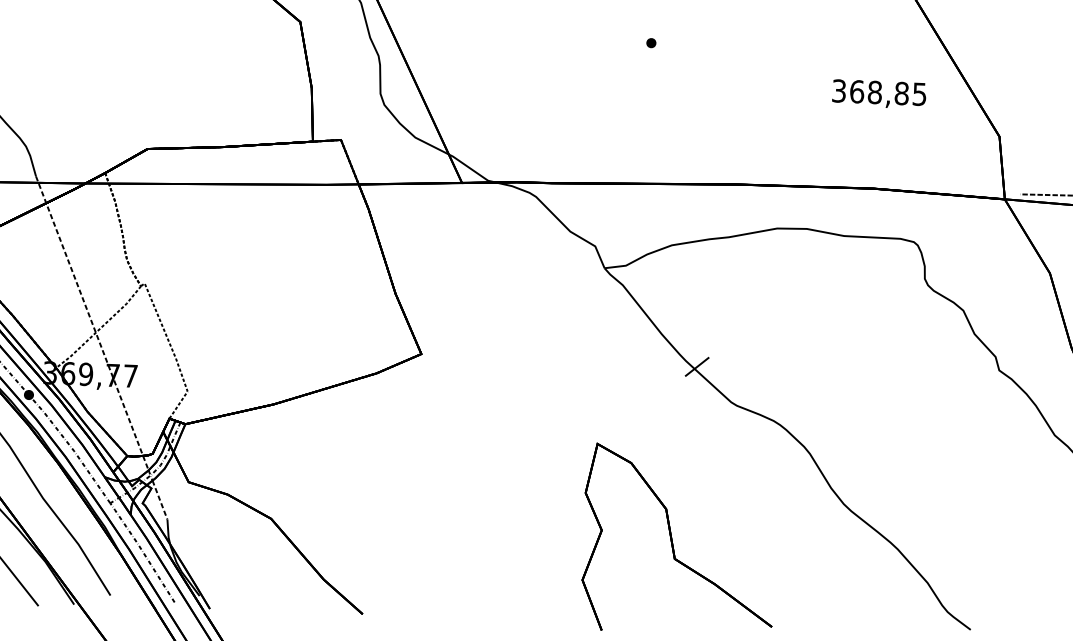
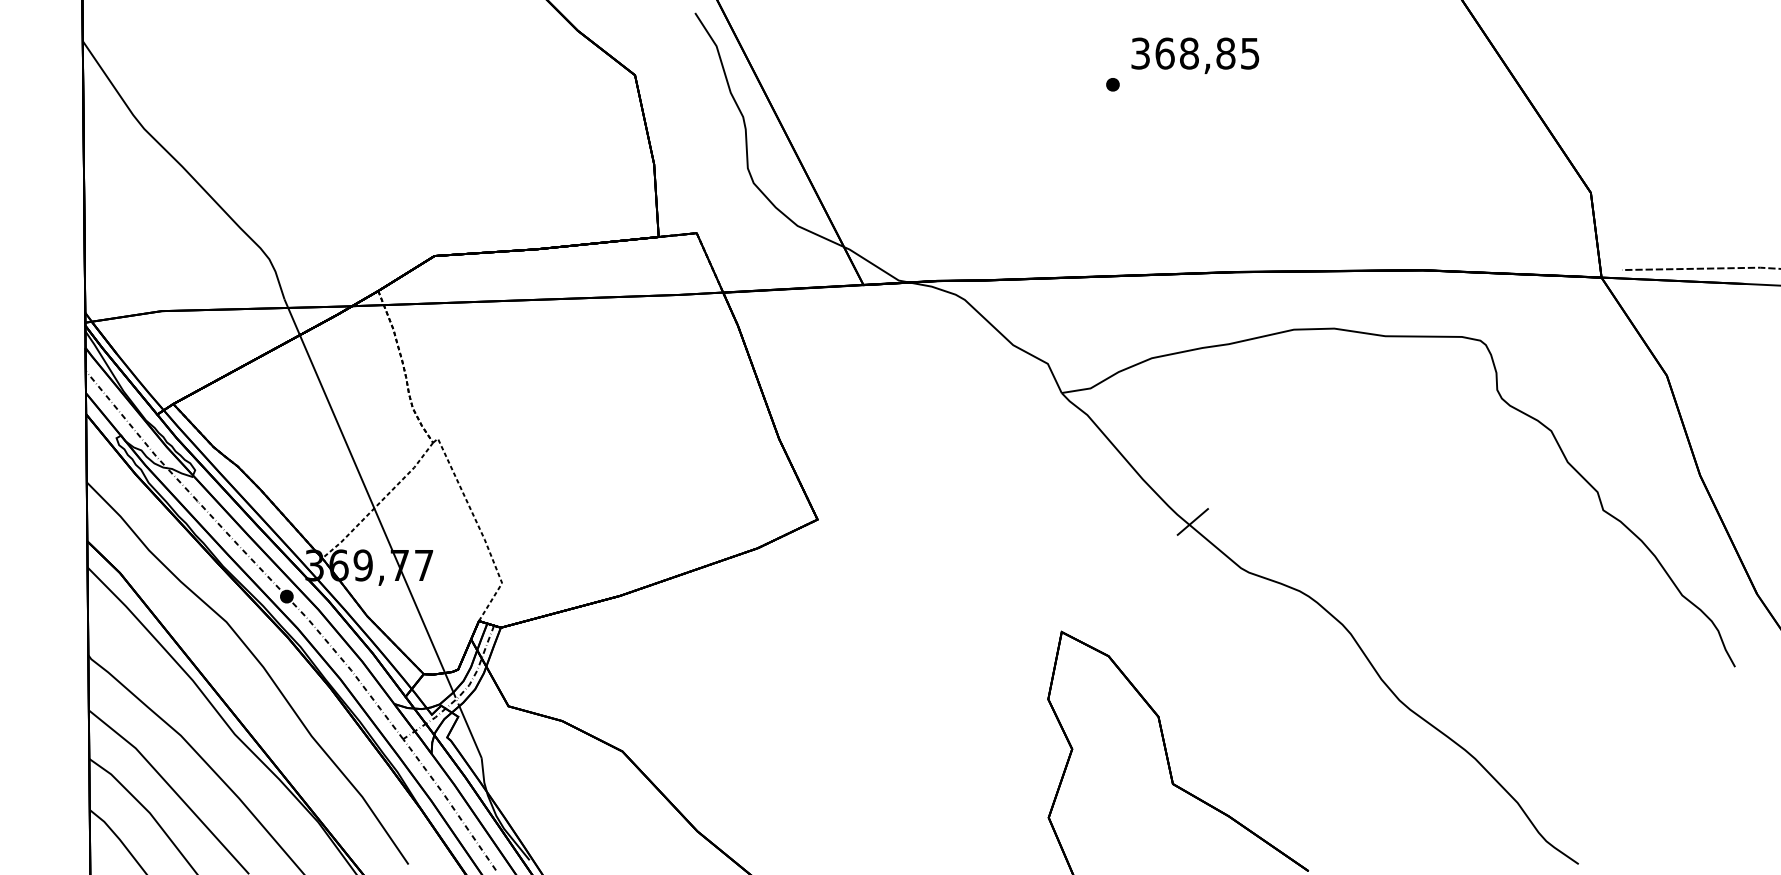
text: (879, 94) -> (1195, 55), moved
line: (91, 323) -> (368, 495), dashed -> solid
line: (159, 500) -> (470, 732), dashed -> solid

